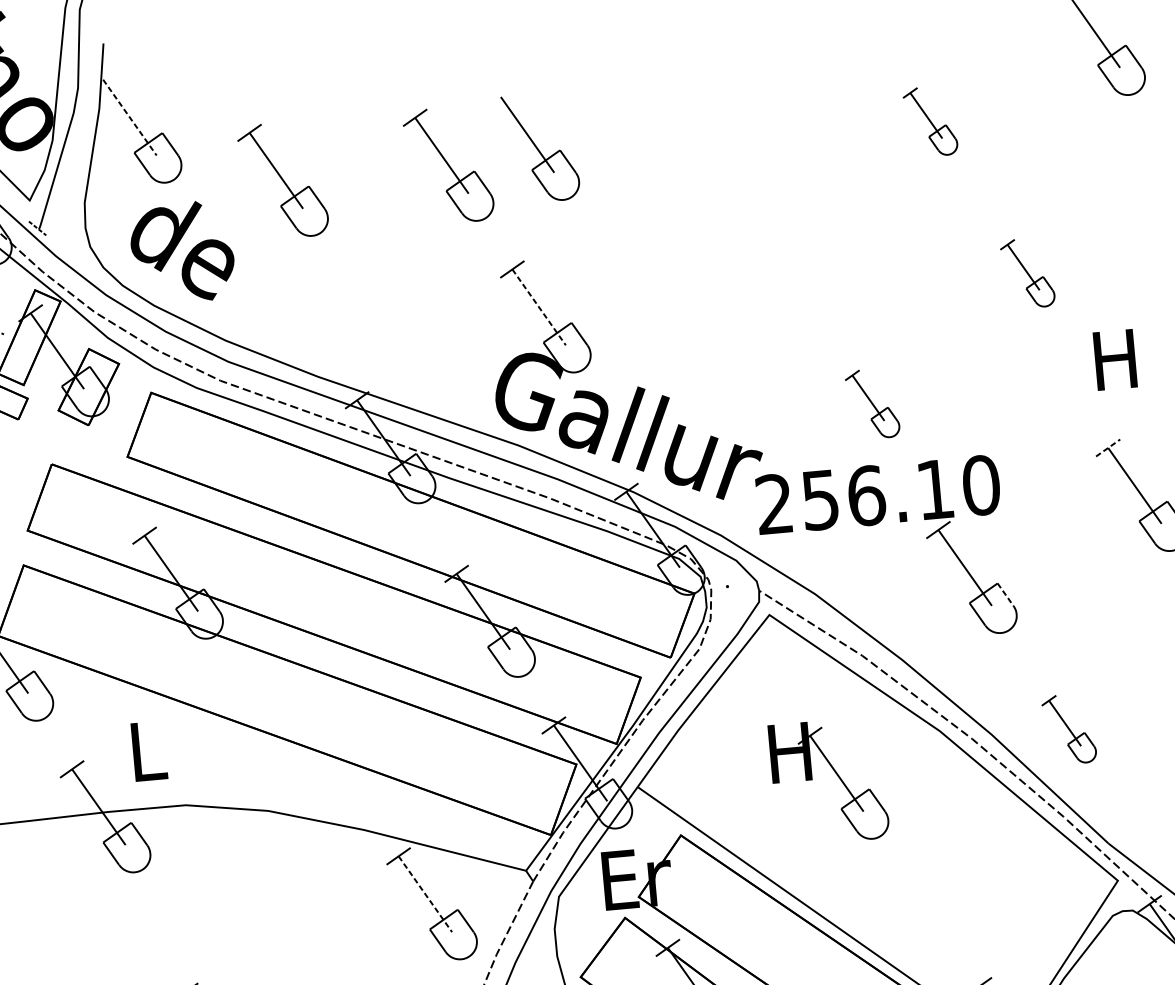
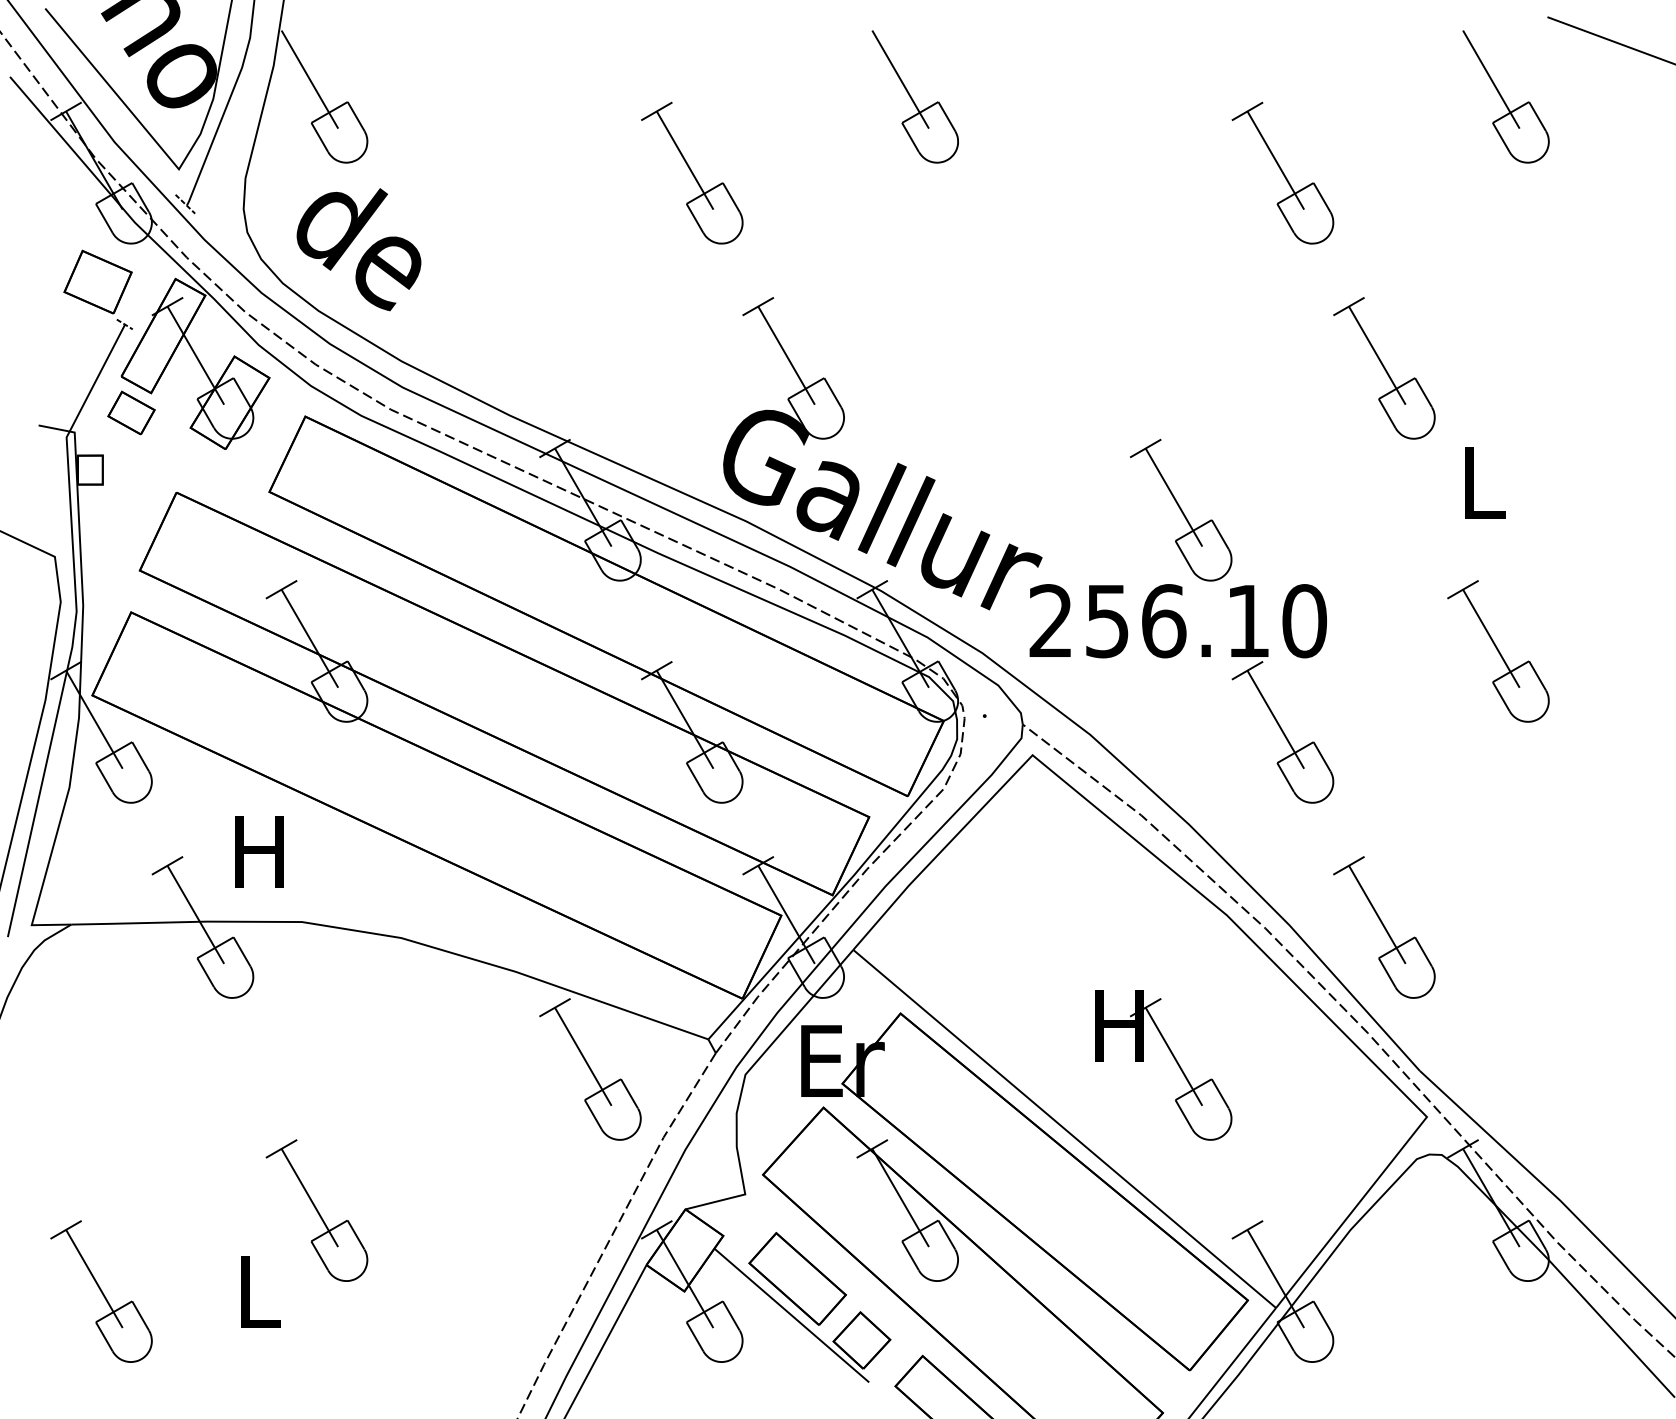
line: (129, 117) -> (309, 79), dashed -> solid
part: (929, 121) -> (1282, 172), size x1.67
part: (540, 147) -> (914, 96), moved
part: (283, 180) -> (489, 172), removed
part: (1027, 273) -> (1384, 368), size x1.67
line: (539, 307) -> (786, 355), dashed -> solid
text: (1115, 359) -> (1481, 482), H -> L
part: (872, 403) -> (1181, 509), size x1.67
line: (1108, 447) -> (1463, 589), dashed -> solid
line: (1005, 594) -> (1322, 756), dashed -> solid
part: (1069, 729) -> (1384, 927), size x1.67
text: (146, 750) -> (259, 851), L -> H
part: (837, 775) -> (1174, 1059), moved
line: (425, 894) -> (583, 1056), dashed -> solid

